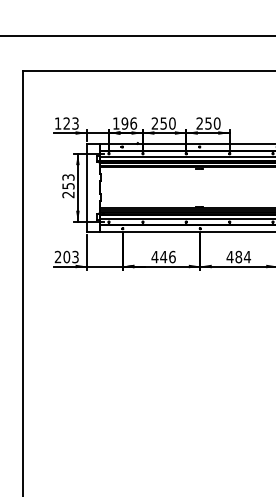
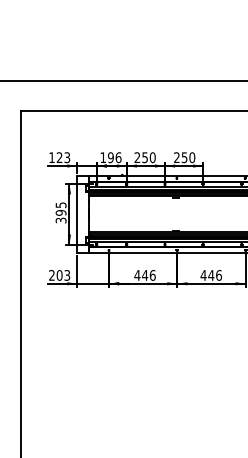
text: (67, 185) -> (60, 212), 253 -> 395
text: (243, 257) -> (215, 275), 484 -> 446

